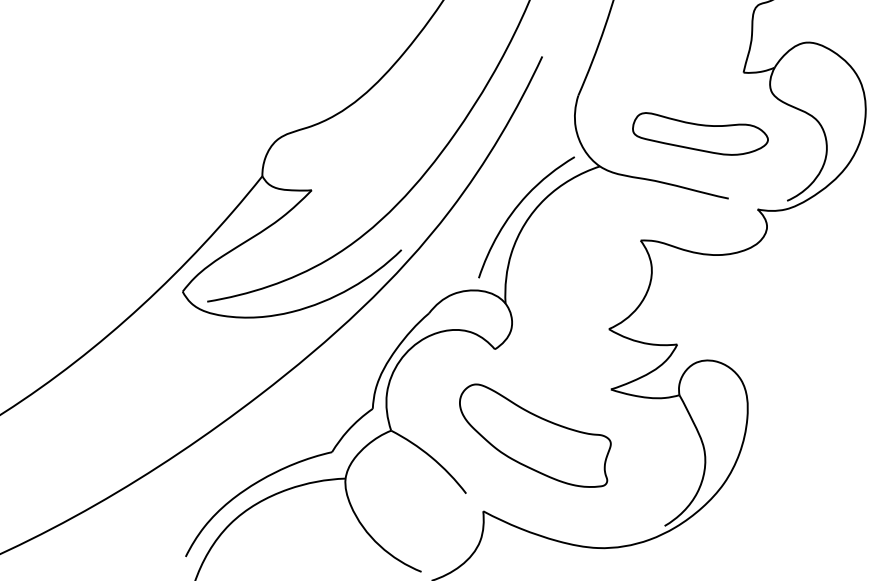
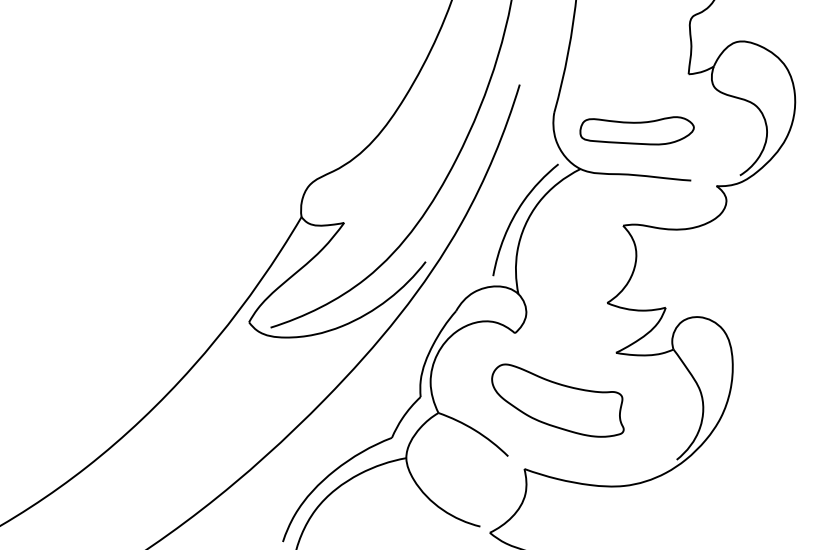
part: (699, 134) -> (636, 130), moved

